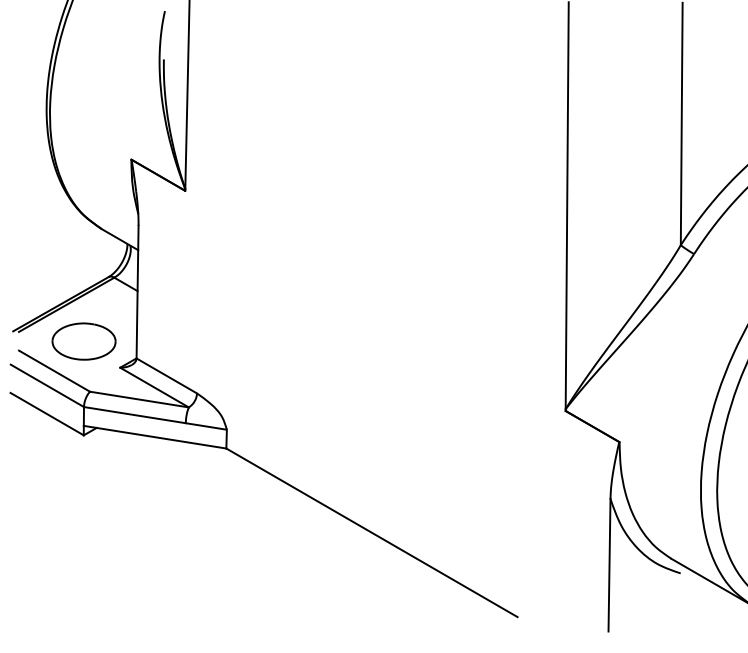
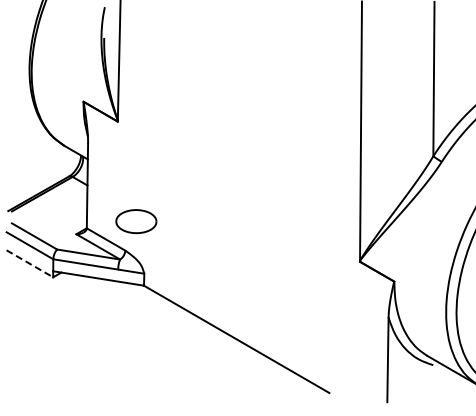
part: (84, 341) -> (136, 221), moved
line: (46, 413) -> (29, 263), solid -> dashed

